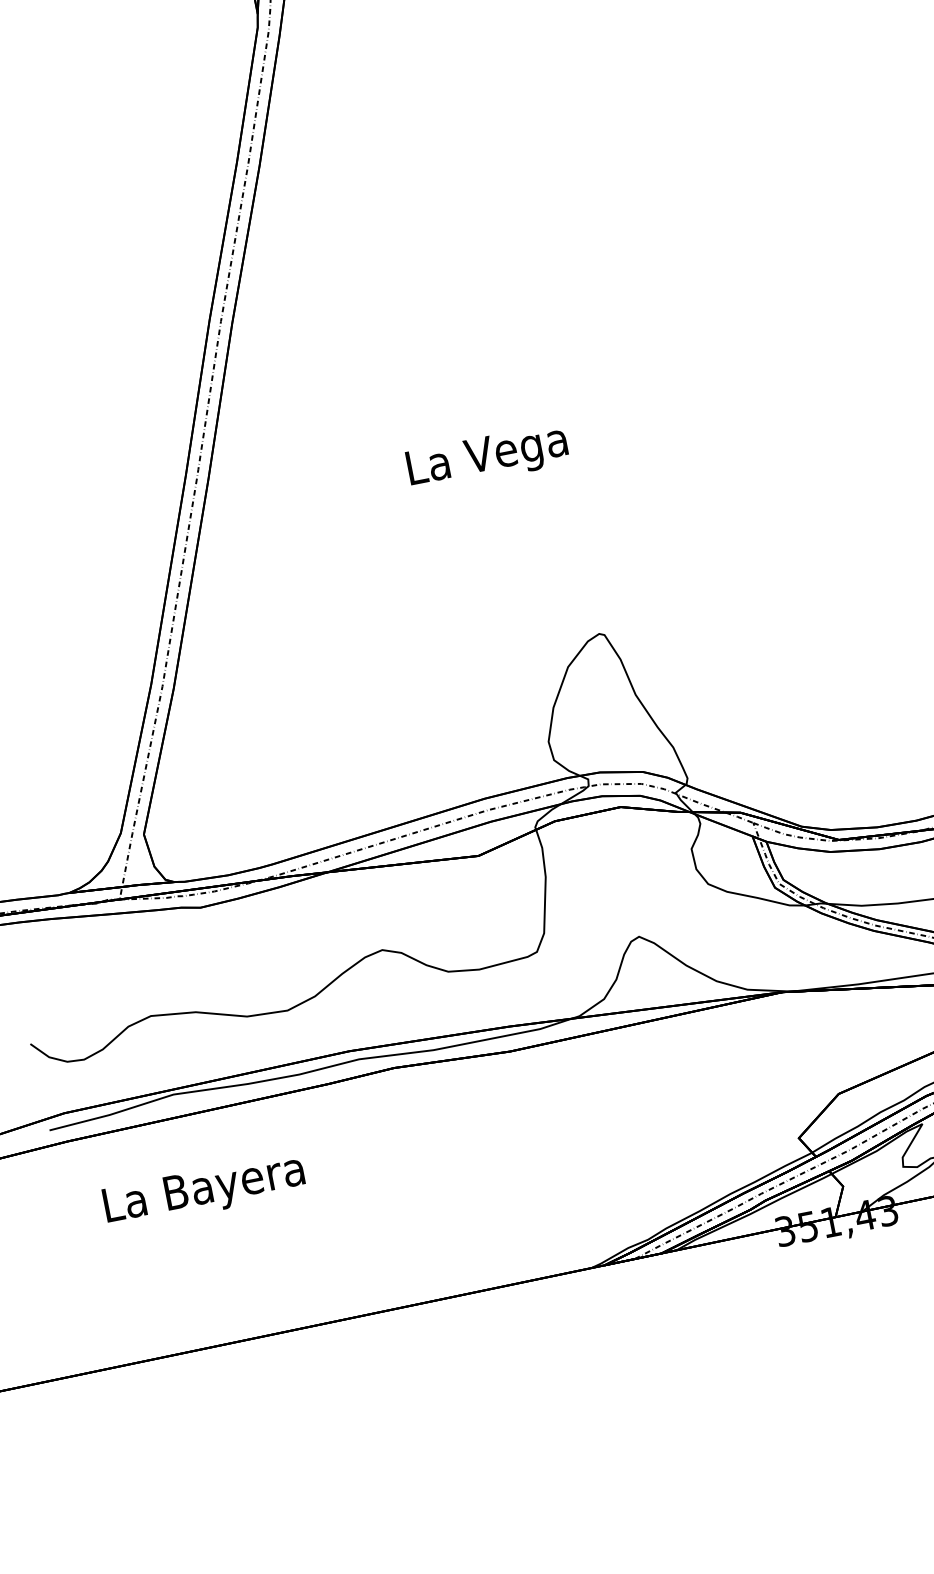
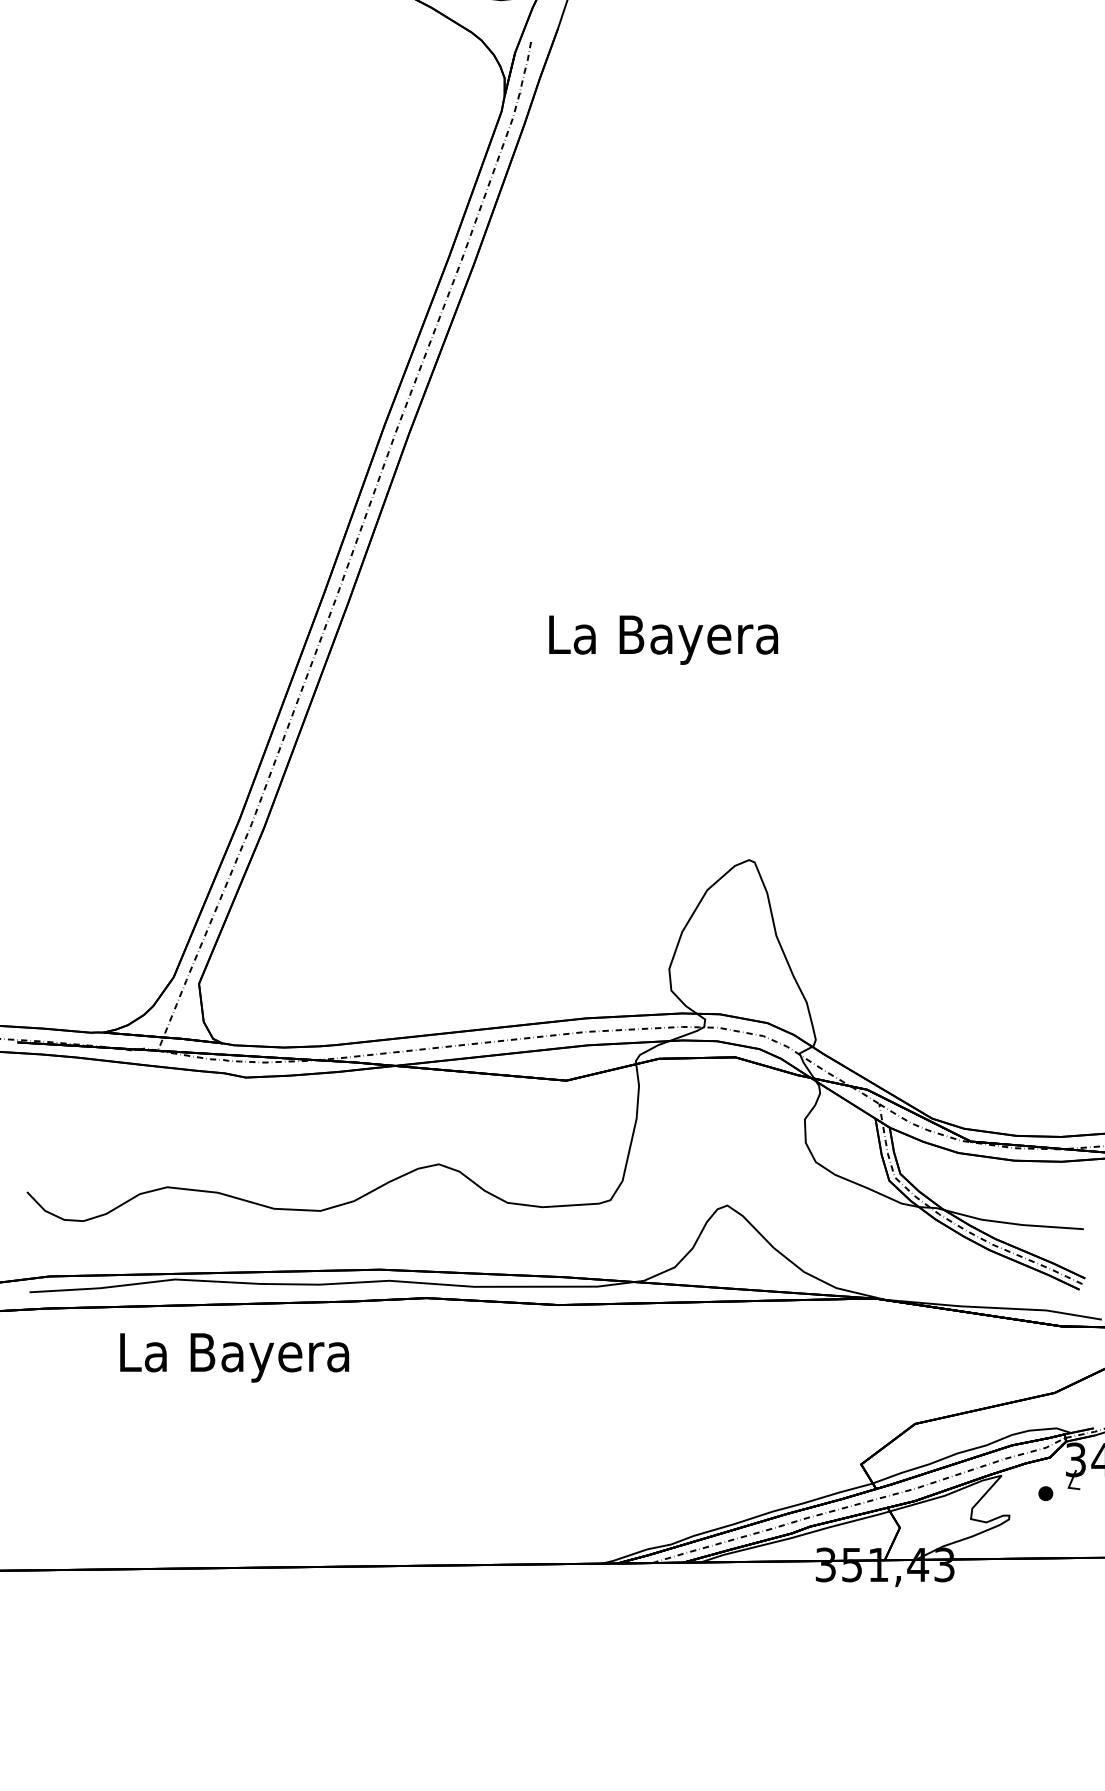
text: (487, 457) -> (663, 639), La Vega -> La Bayera
text: (204, 1191) -> (234, 1357), moved

